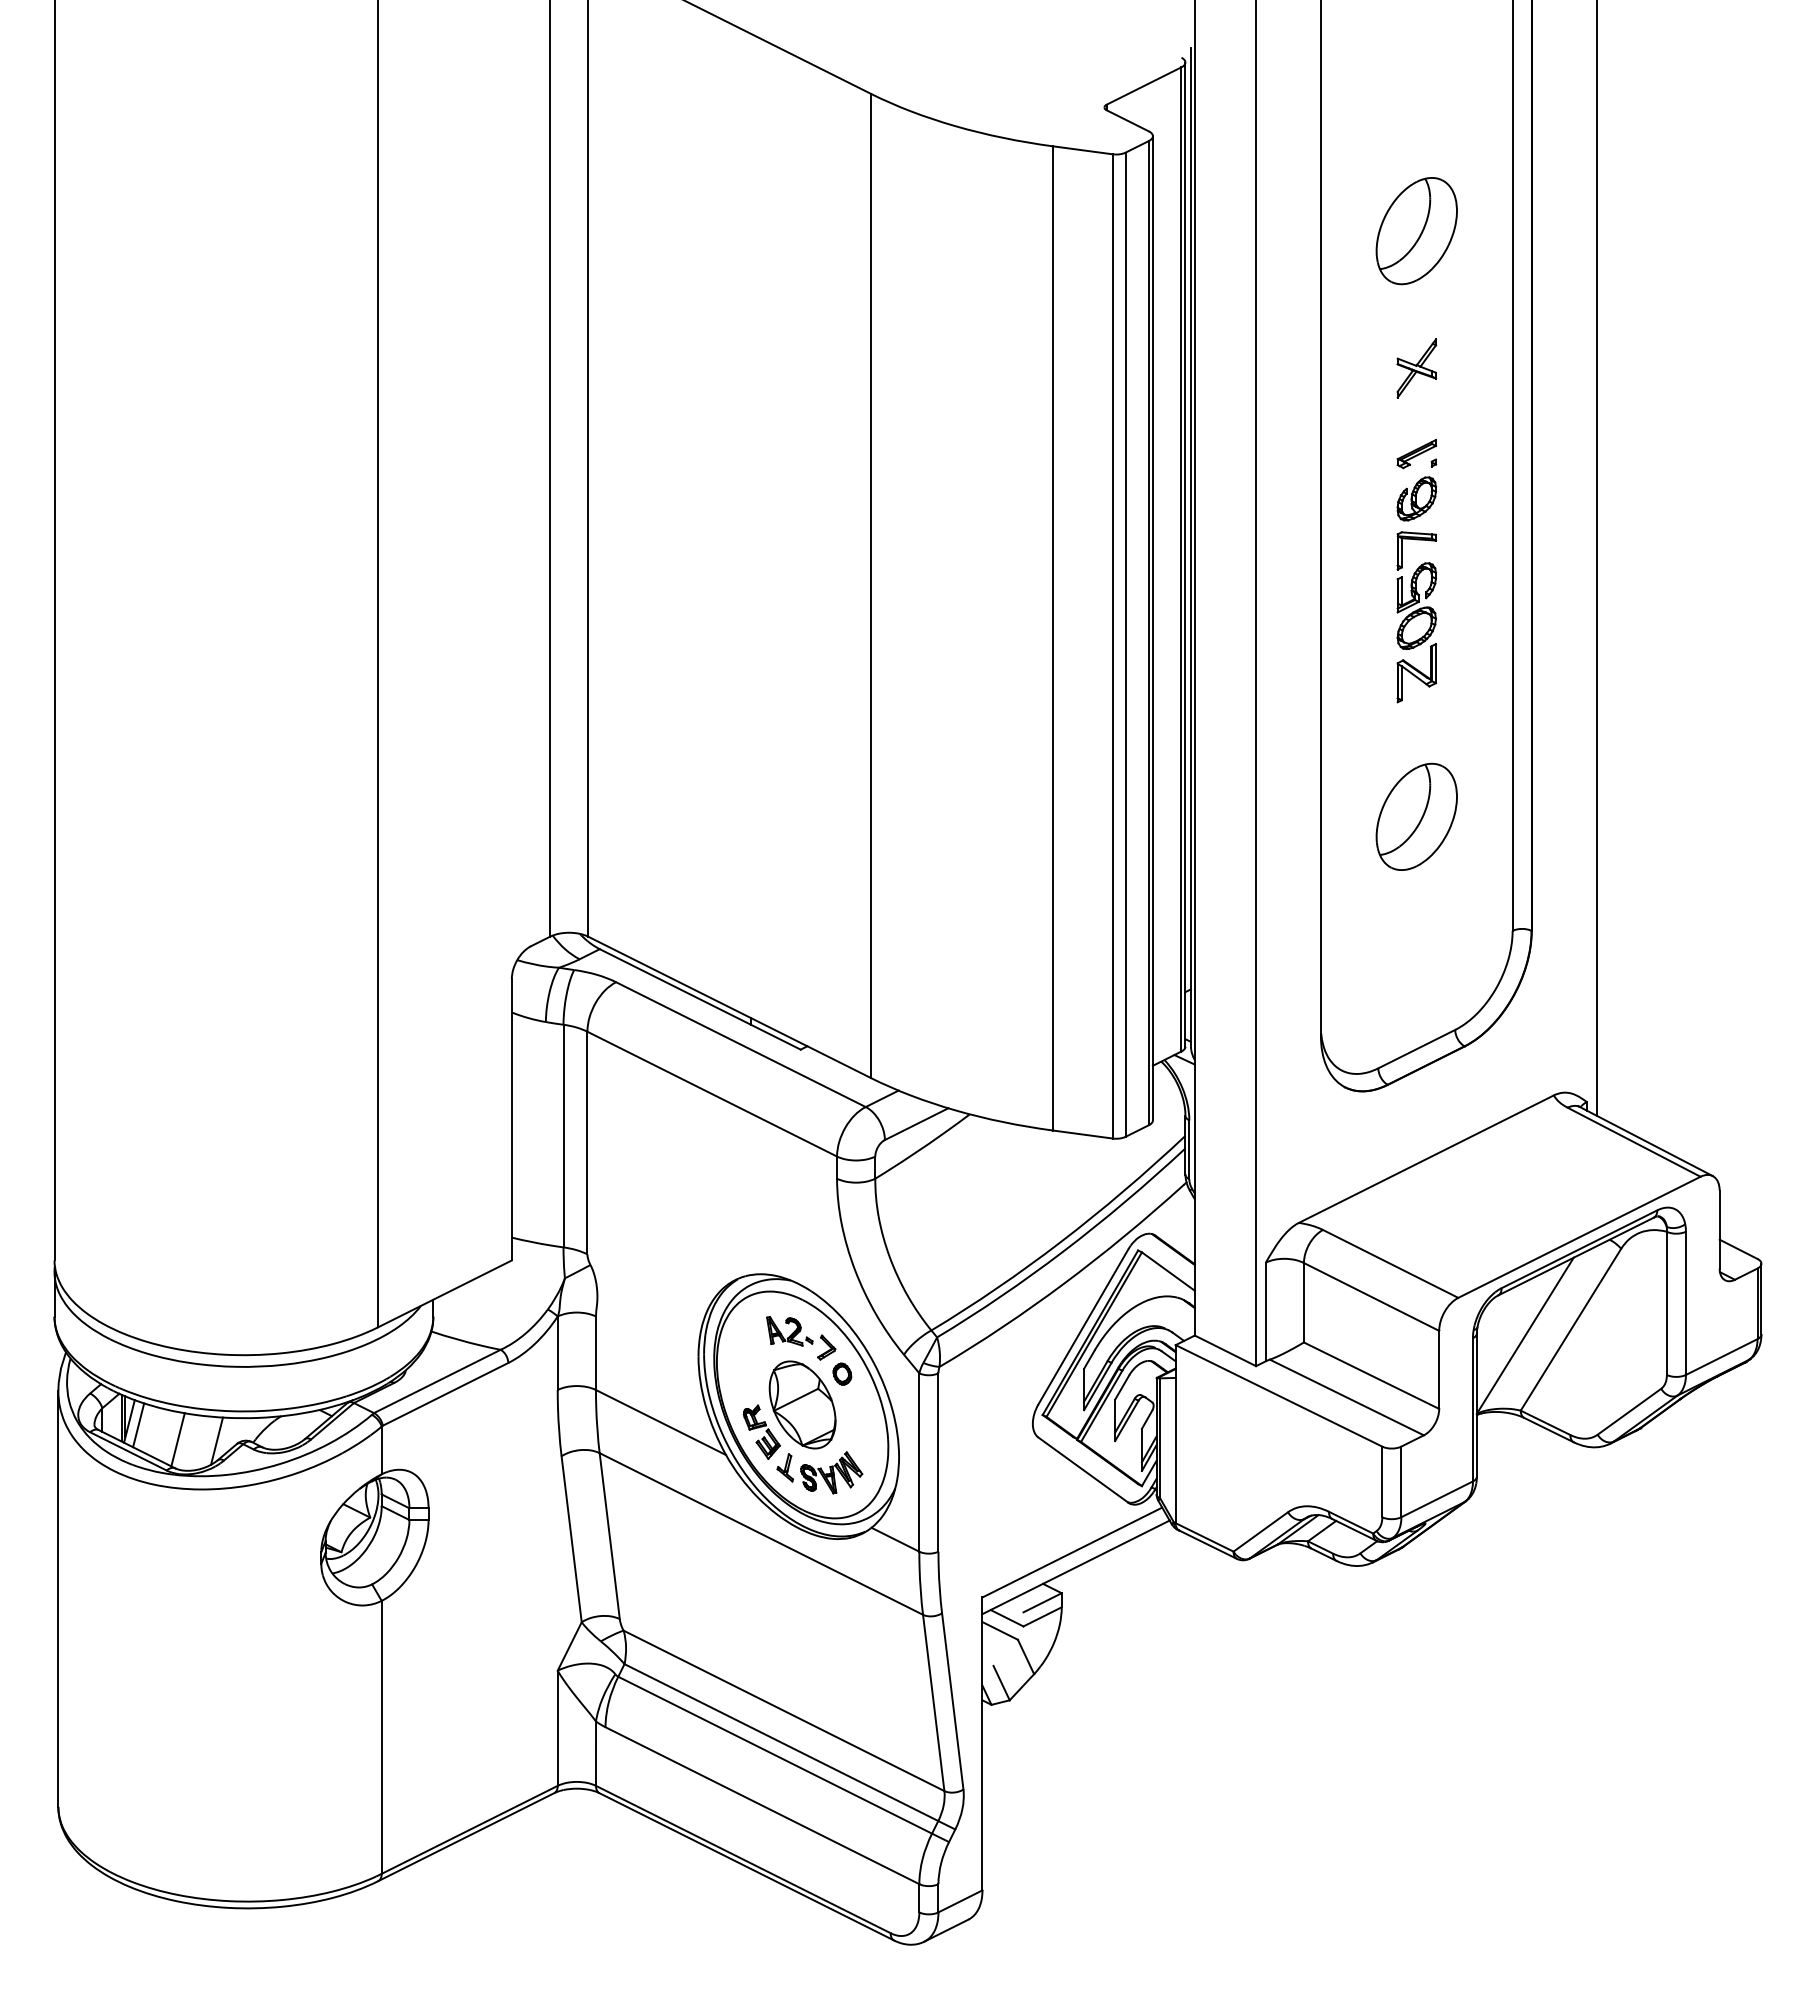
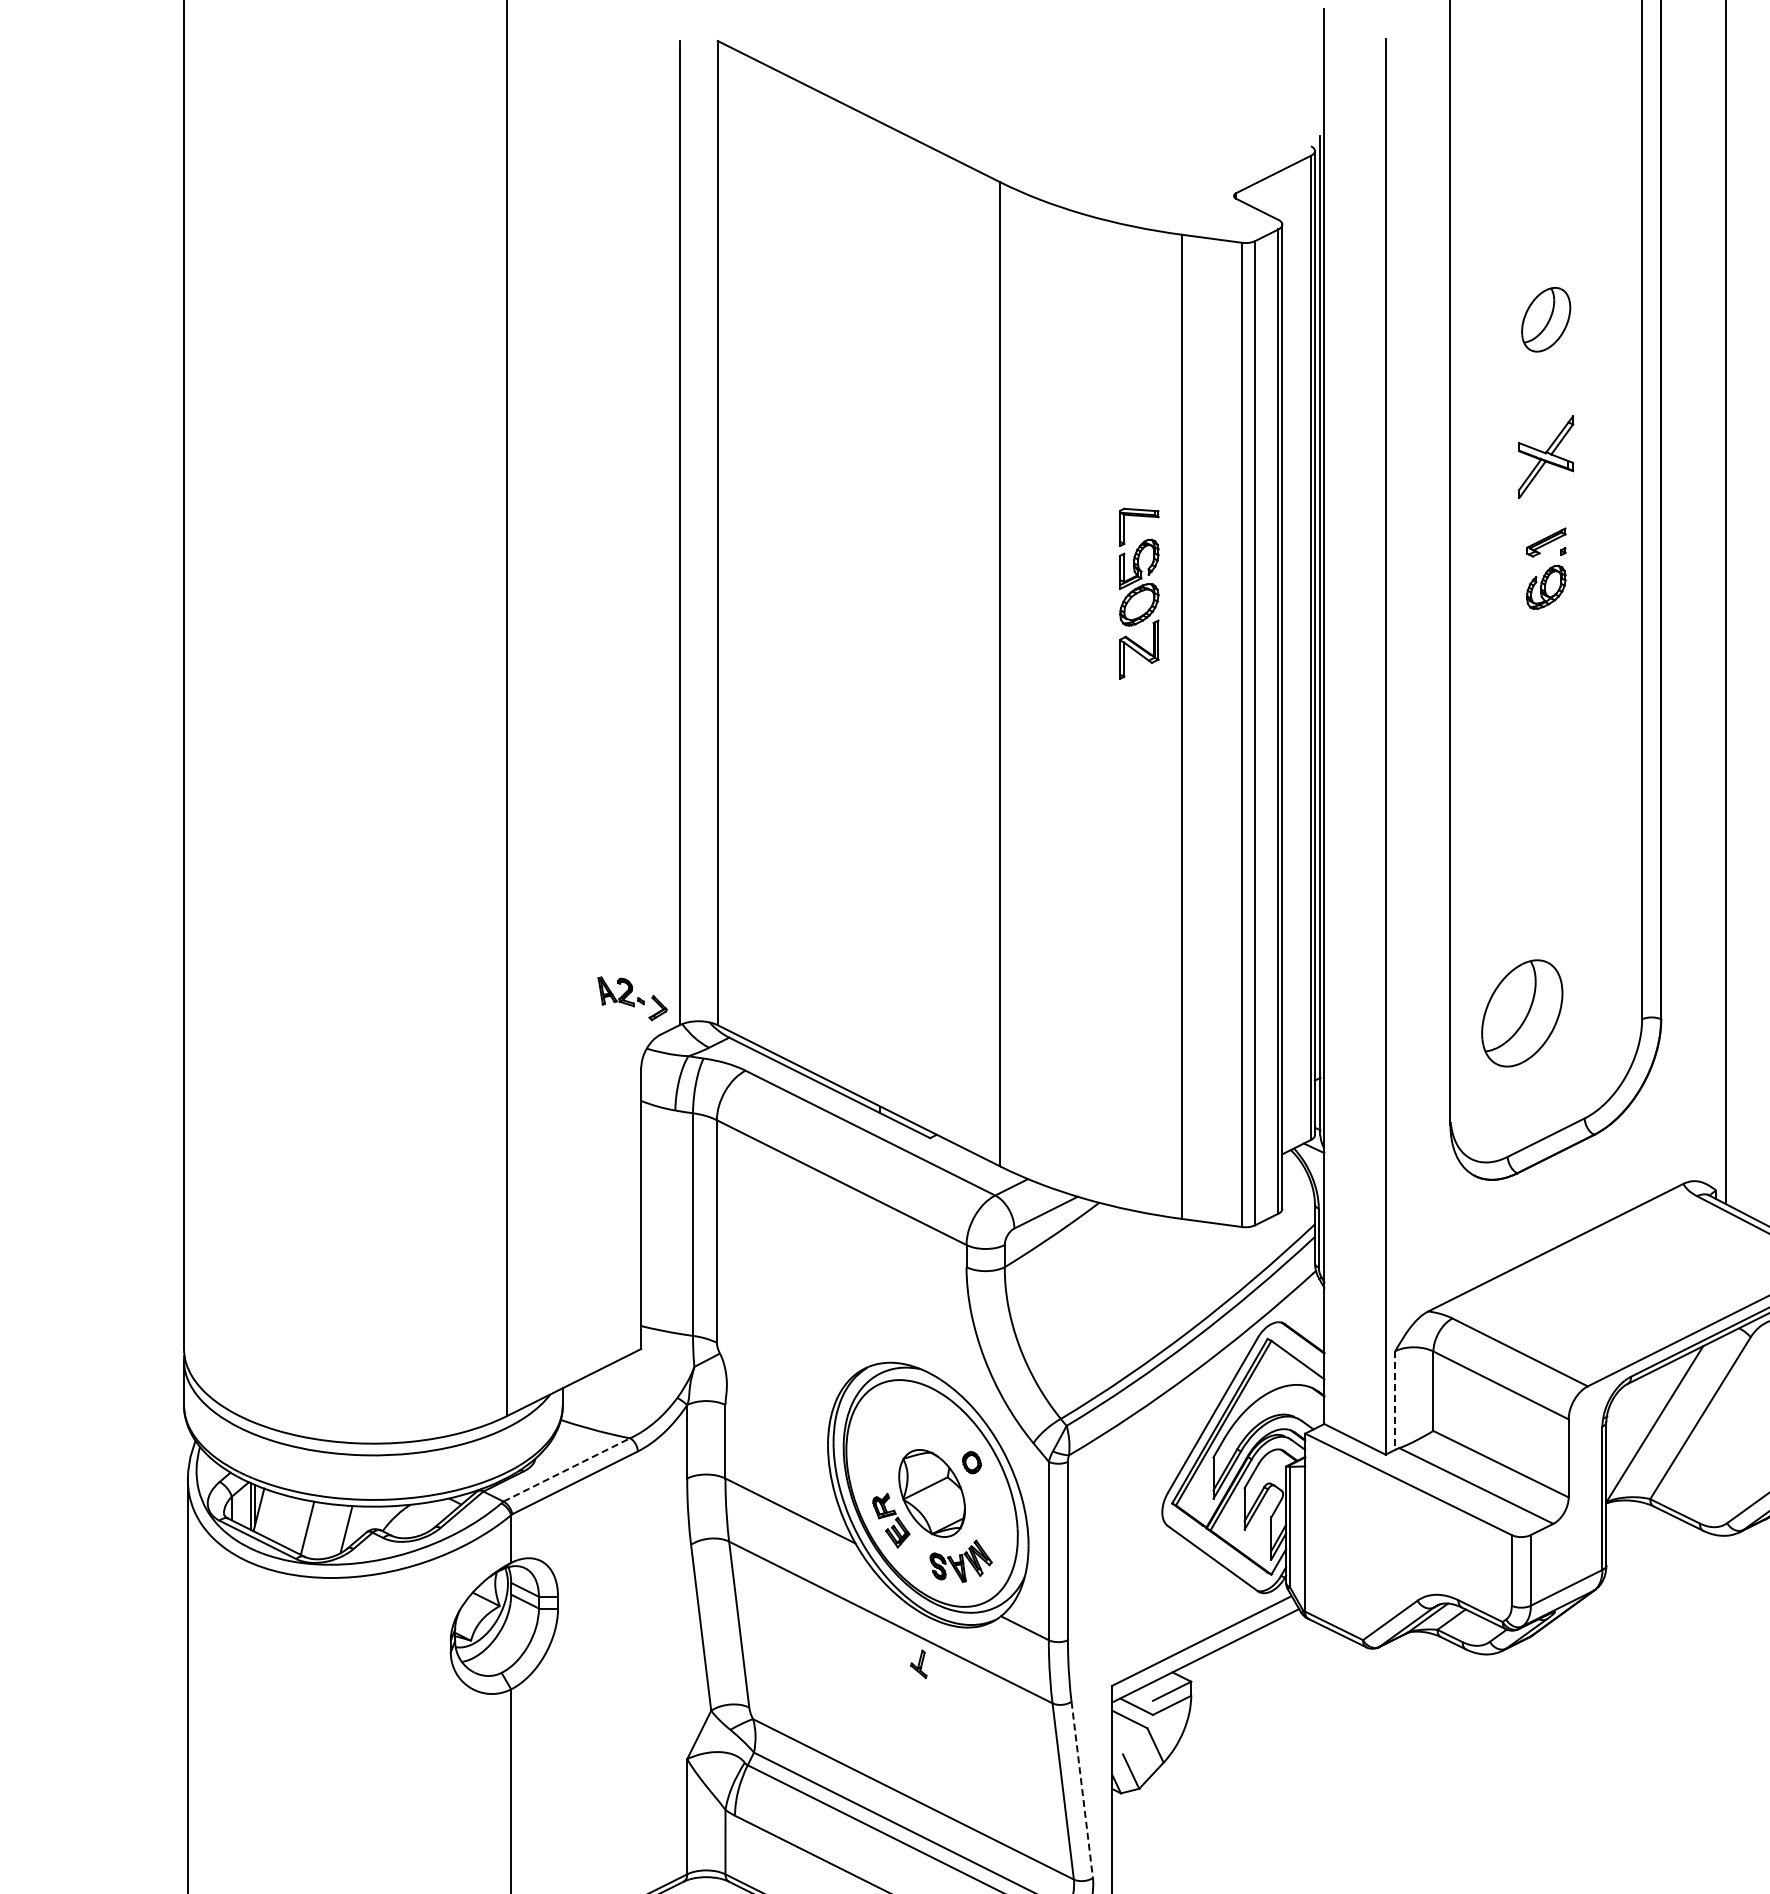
part: (1416, 231) -> (1545, 320), size x0.6
part: (1416, 368) -> (1545, 457), size x1.4
part: (1416, 617) -> (1138, 594), moved
part: (1416, 816) -> (1521, 1013), moved
line: (1265, 1312) -> (1394, 1401), solid -> dashed
part: (801, 1338) -> (632, 999), moved
line: (437, 1381) -> (566, 1470), solid -> dashed
line: (138, 1425) -> (267, 1514), removed
part: (784, 1467) -> (917, 1664), moved
line: (952, 1701) -> (1081, 1790), solid -> dashed

